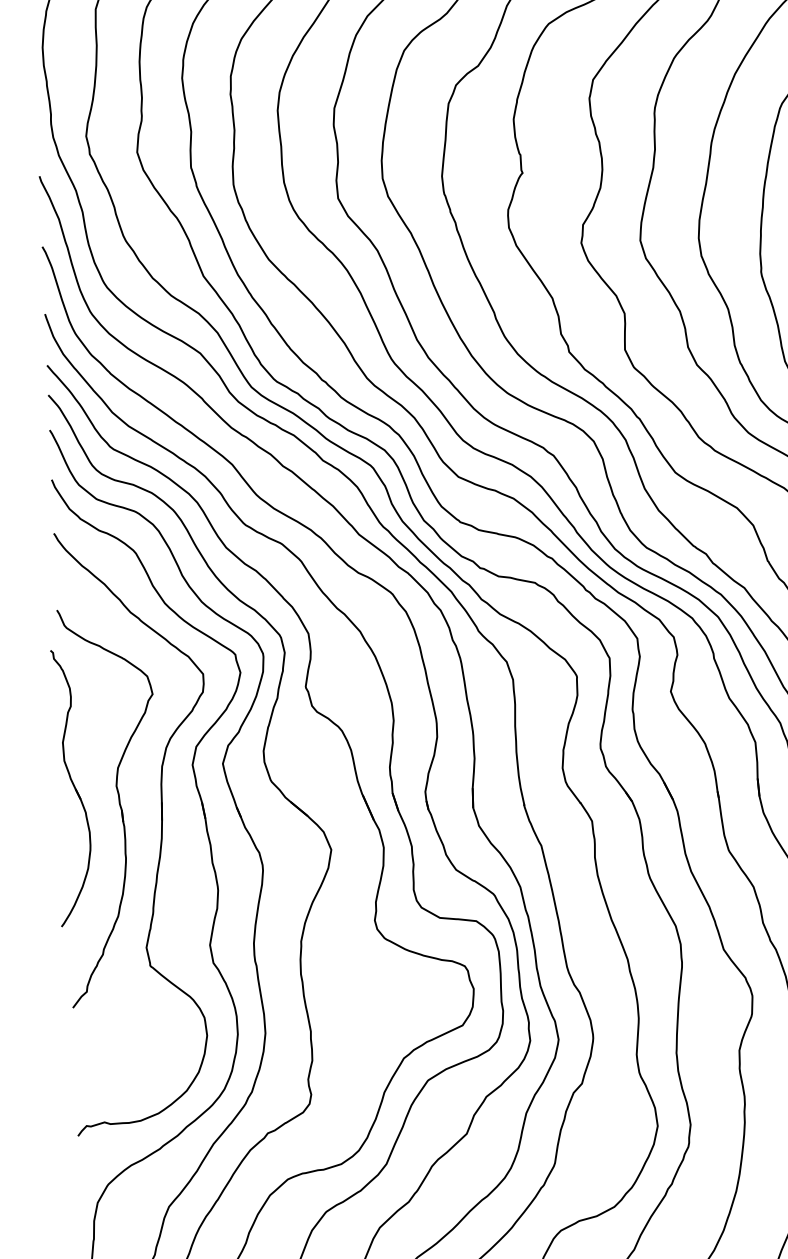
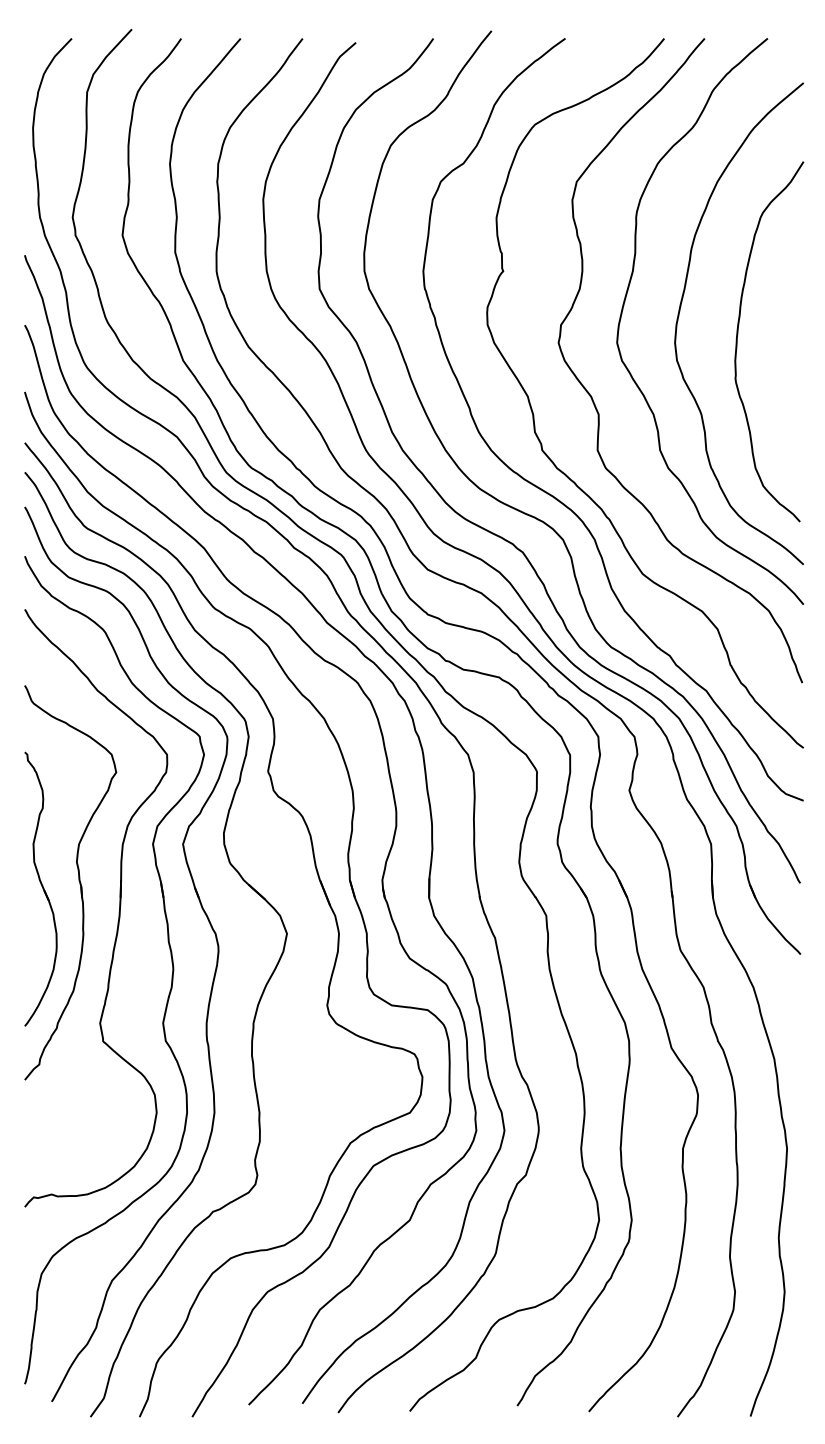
part: (71, 787) -> (40, 888), moved

